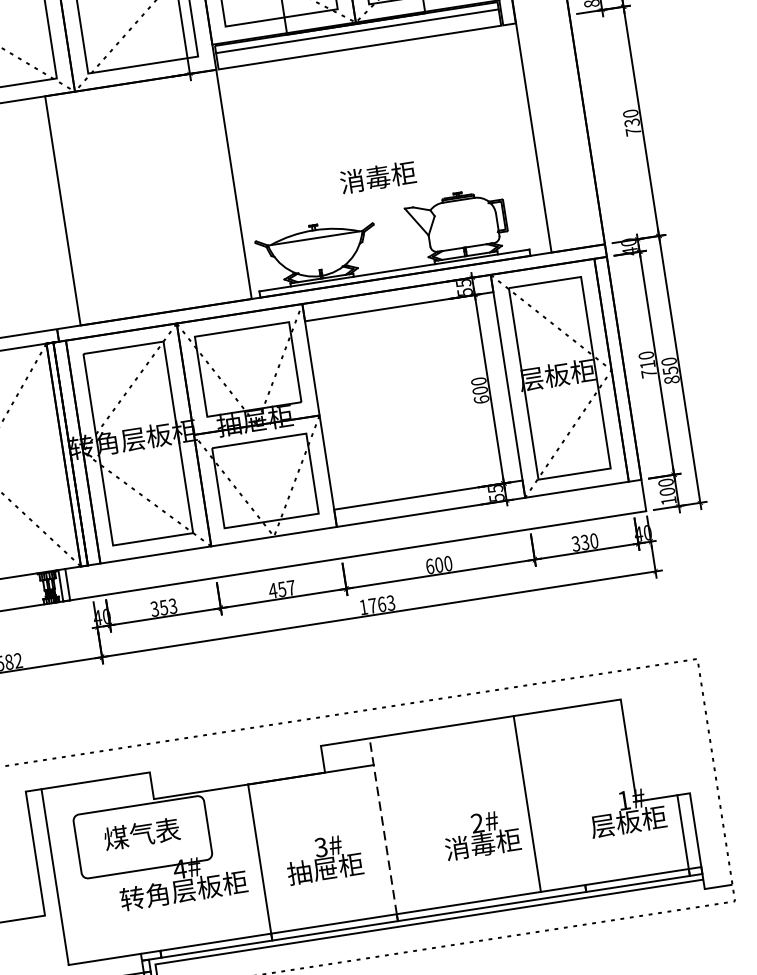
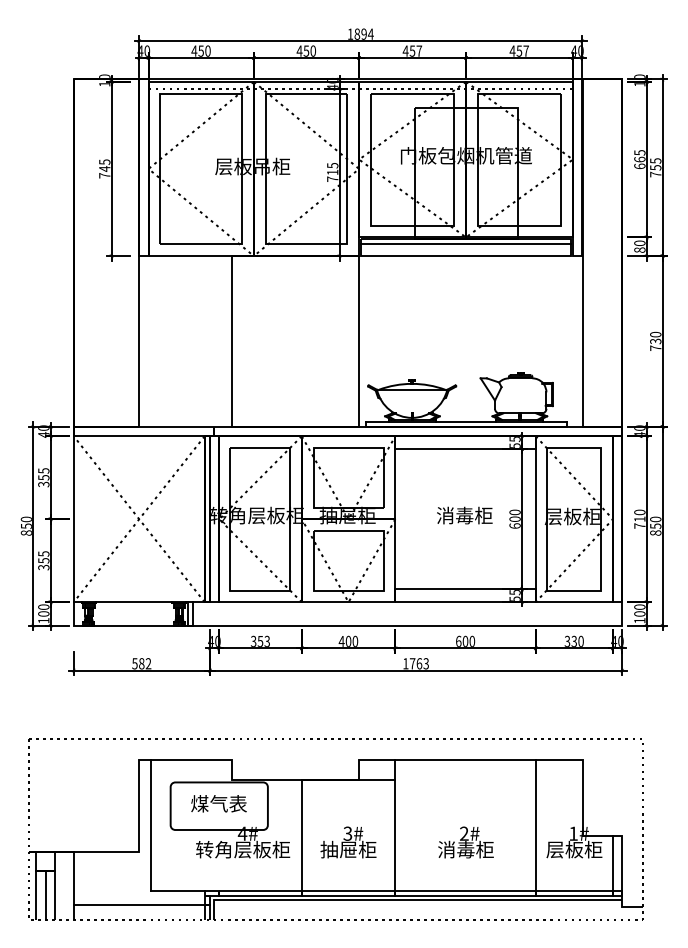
text: (377, 177) -> (464, 515), moved
text: (285, 587) -> (351, 640), 457 -> 400
line: (526, 802) -> (535, 824), moved
line: (383, 825) -> (395, 824), dashed -> solid

